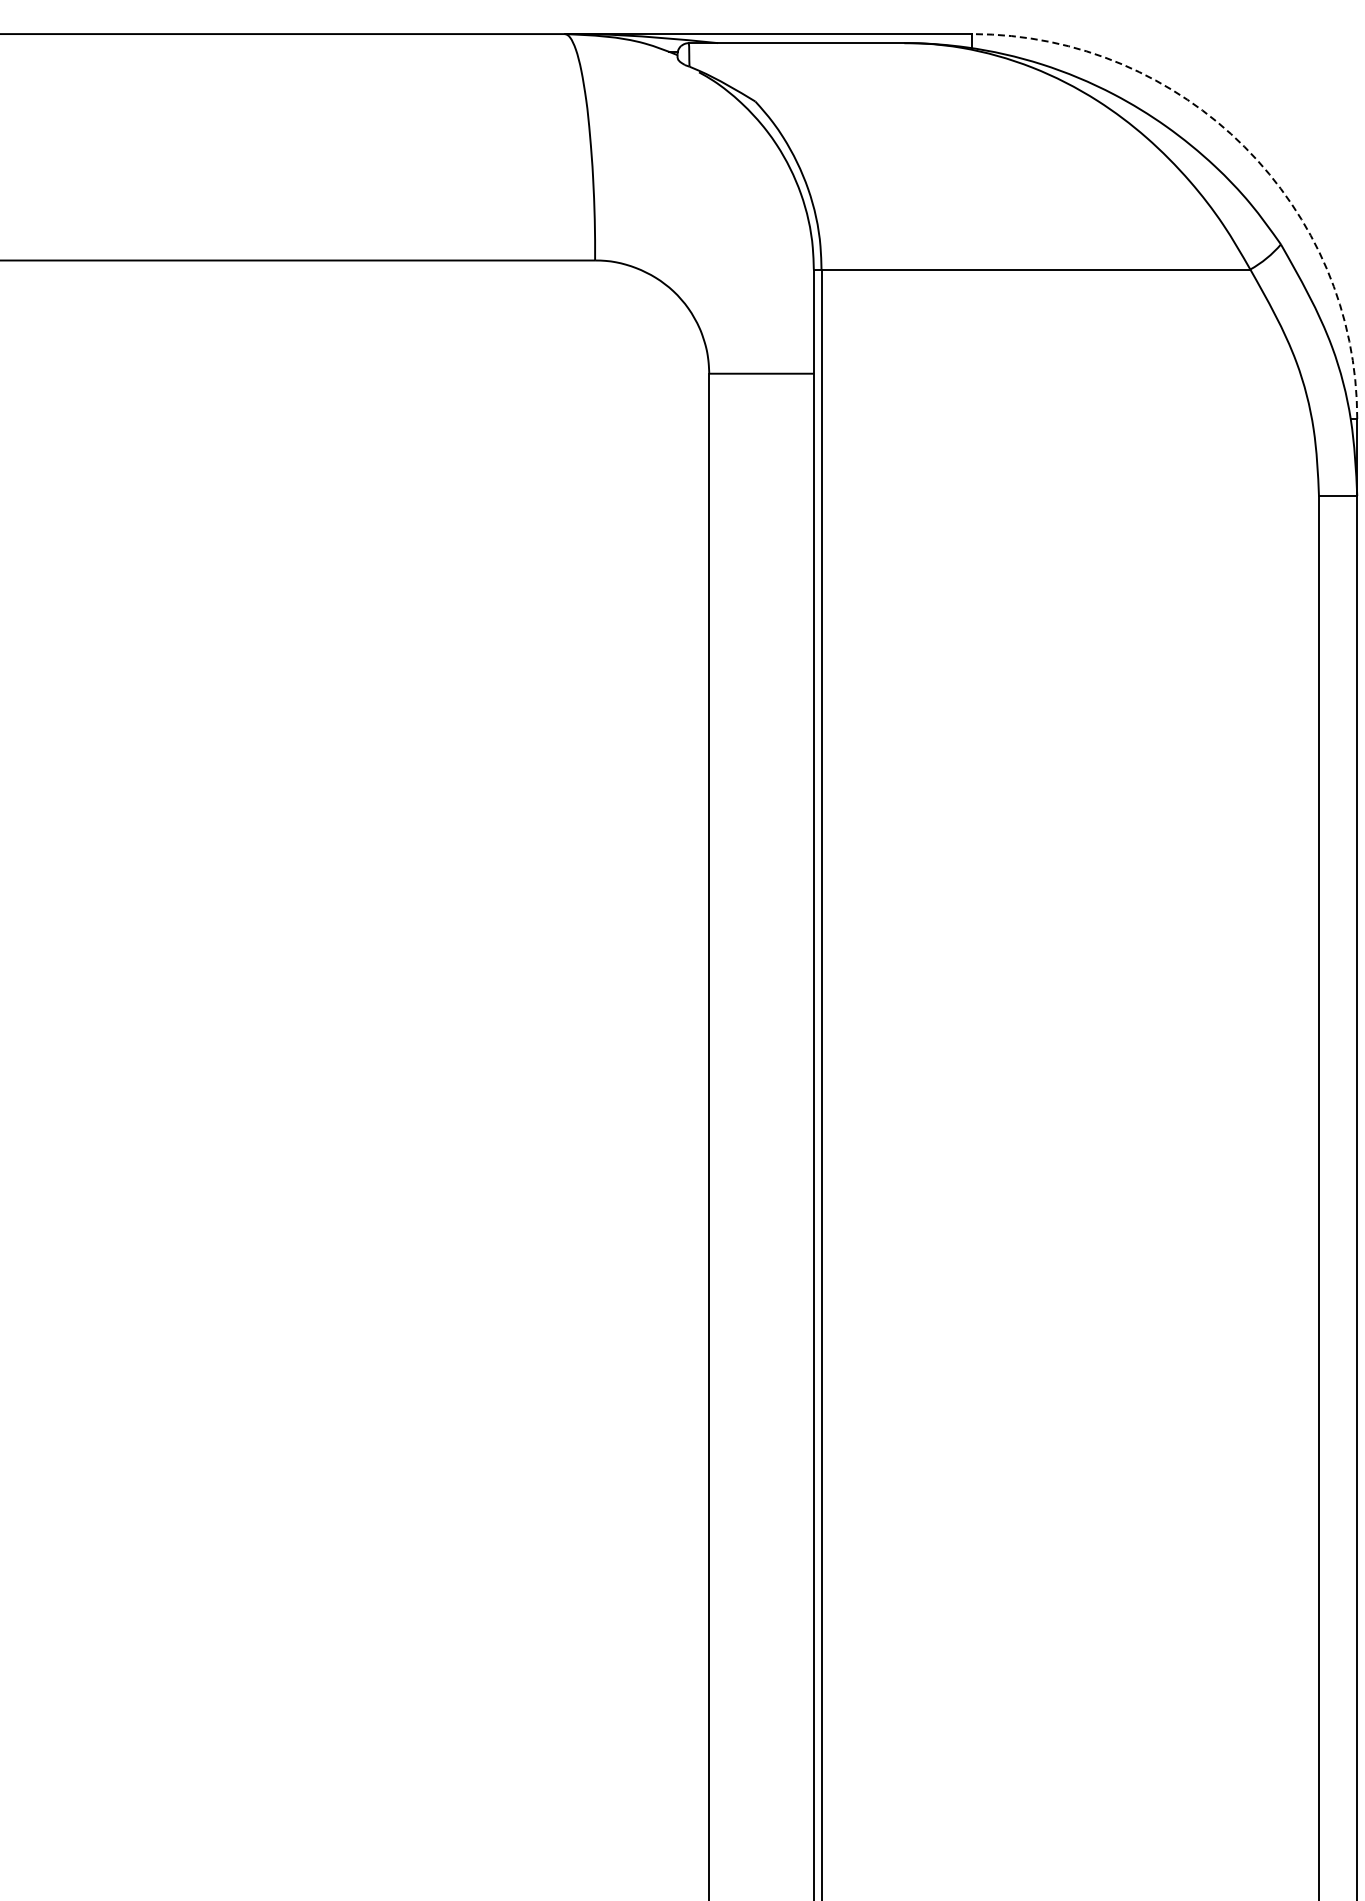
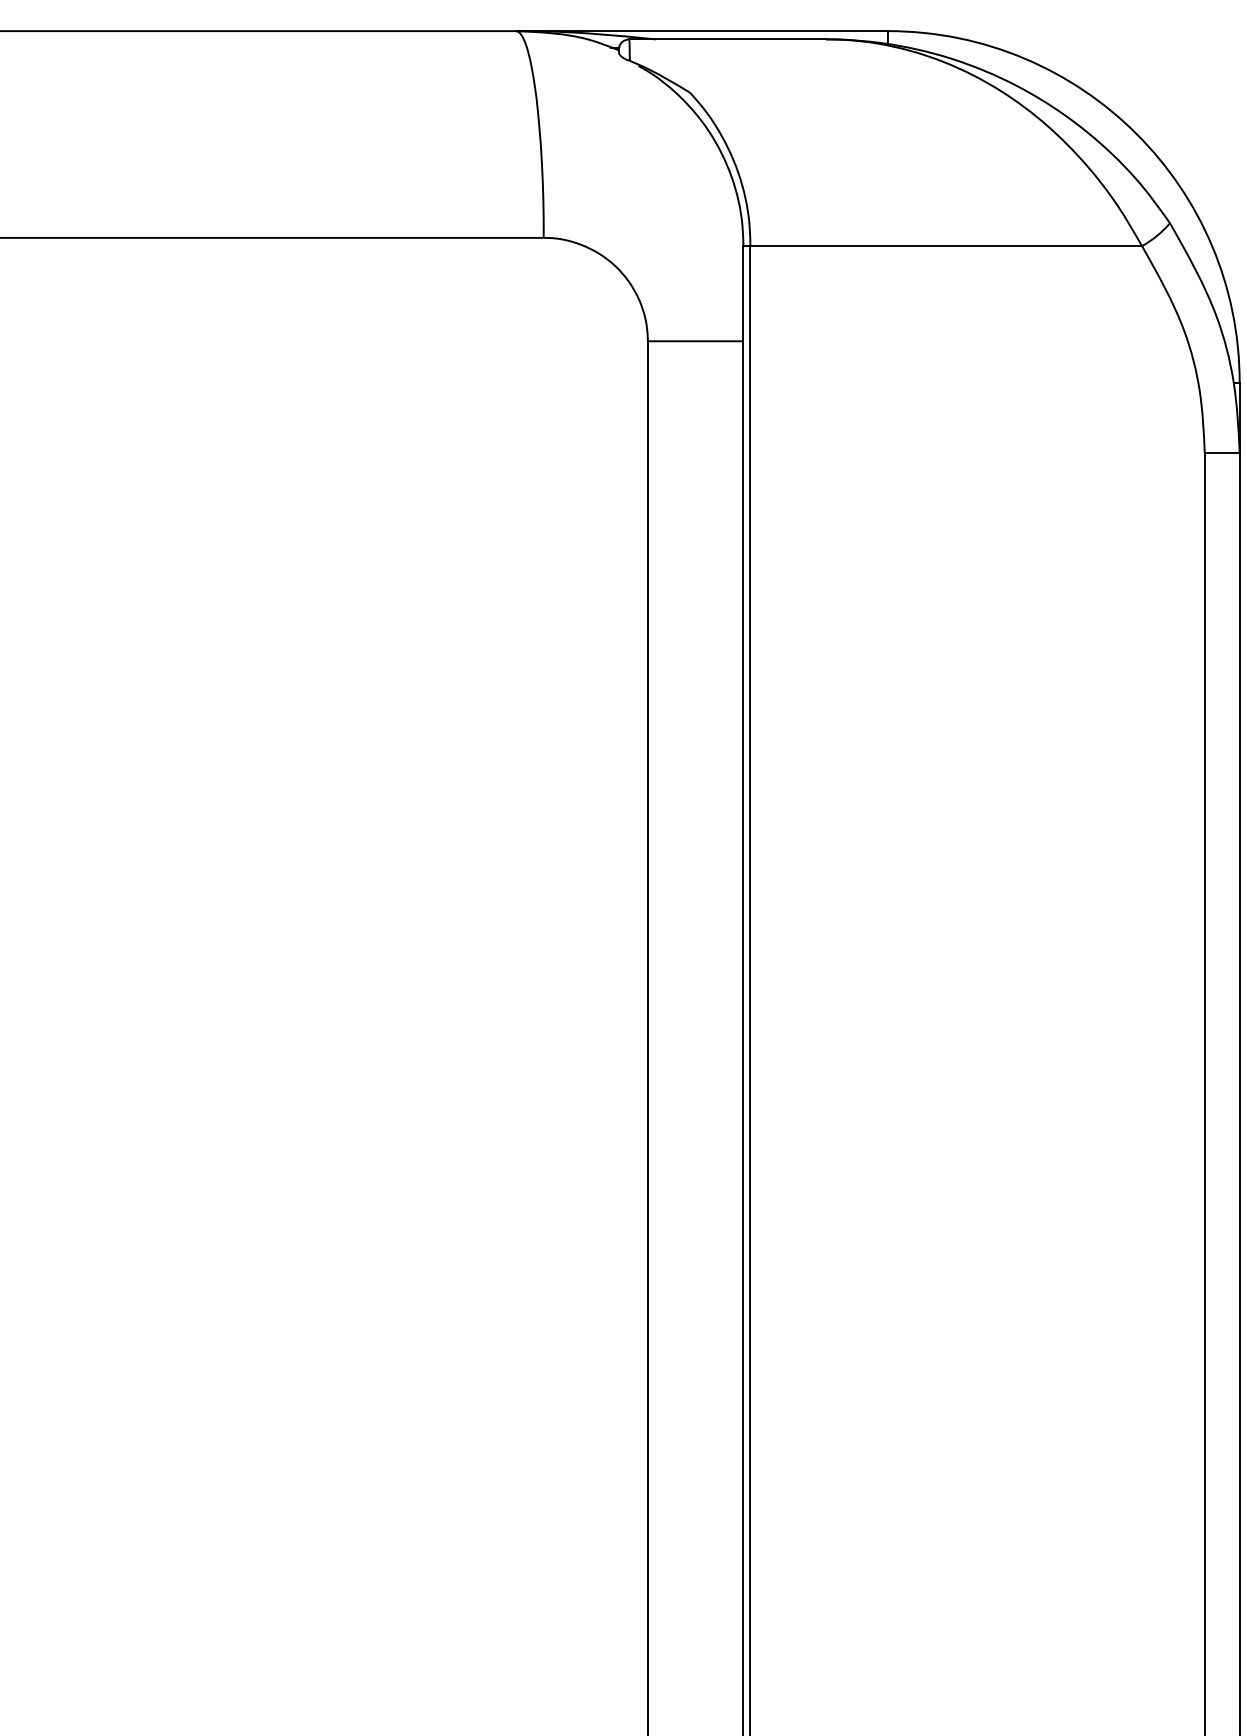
arc: (1244, 146) -> (1136, 133), dashed -> solid

